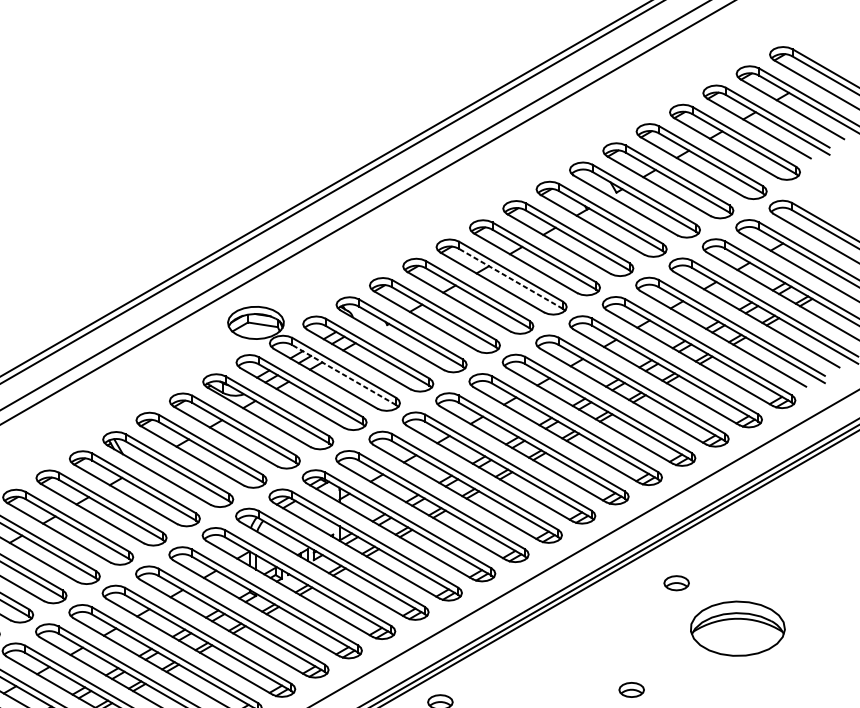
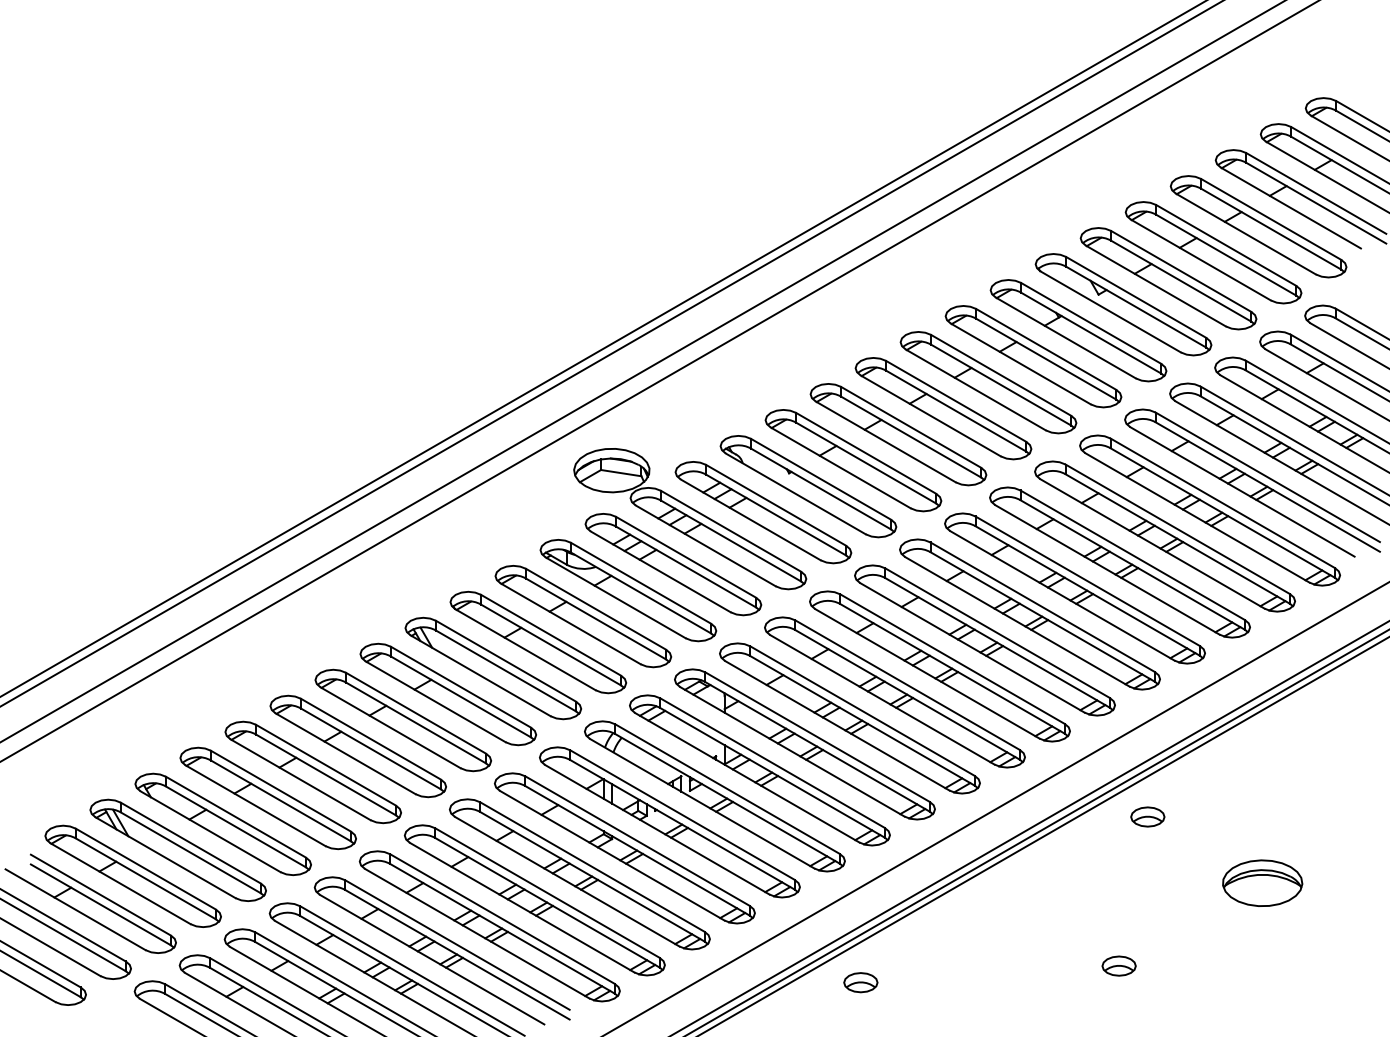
line: (511, 279) -> (956, 411), dashed -> solid
line: (344, 375) -> (731, 541), dashed -> solid
part: (676, 582) -> (1147, 816), moved
part: (737, 628) -> (1262, 882), size x0.62

